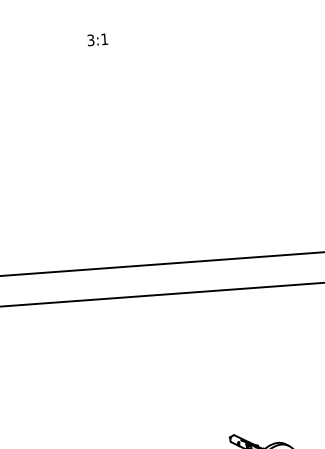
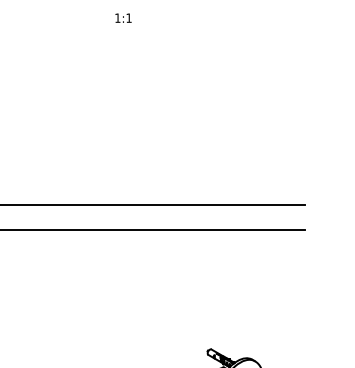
text: (90, 39) -> (117, 17), 3:1 -> 1:1

